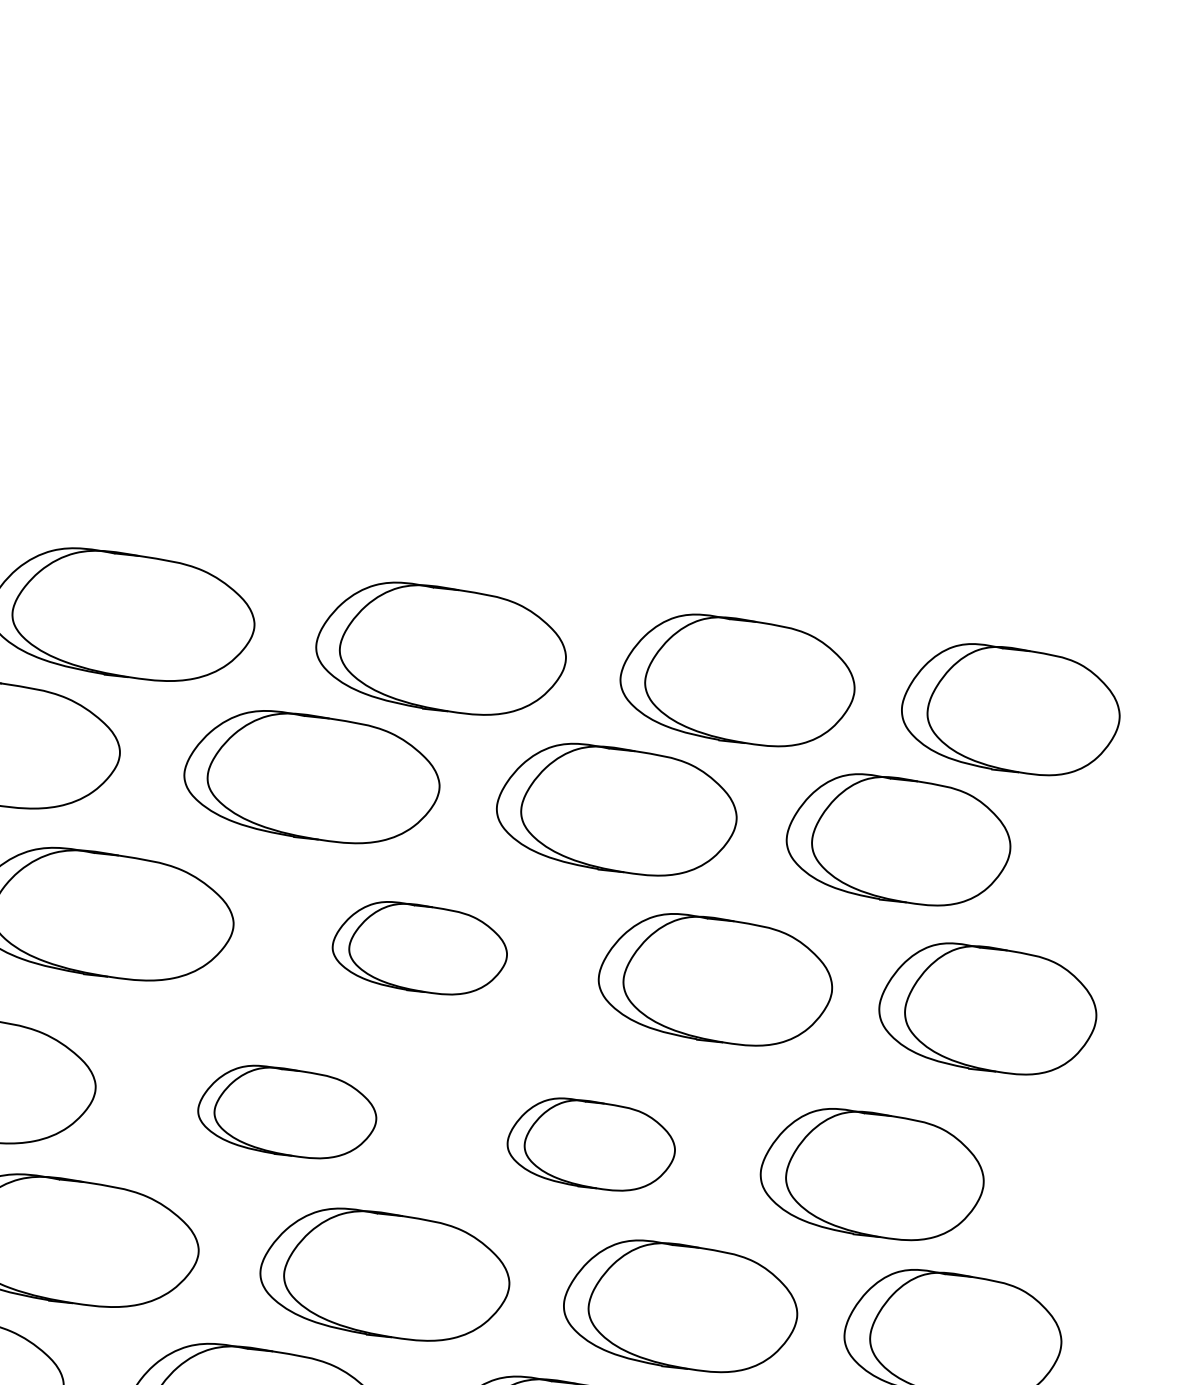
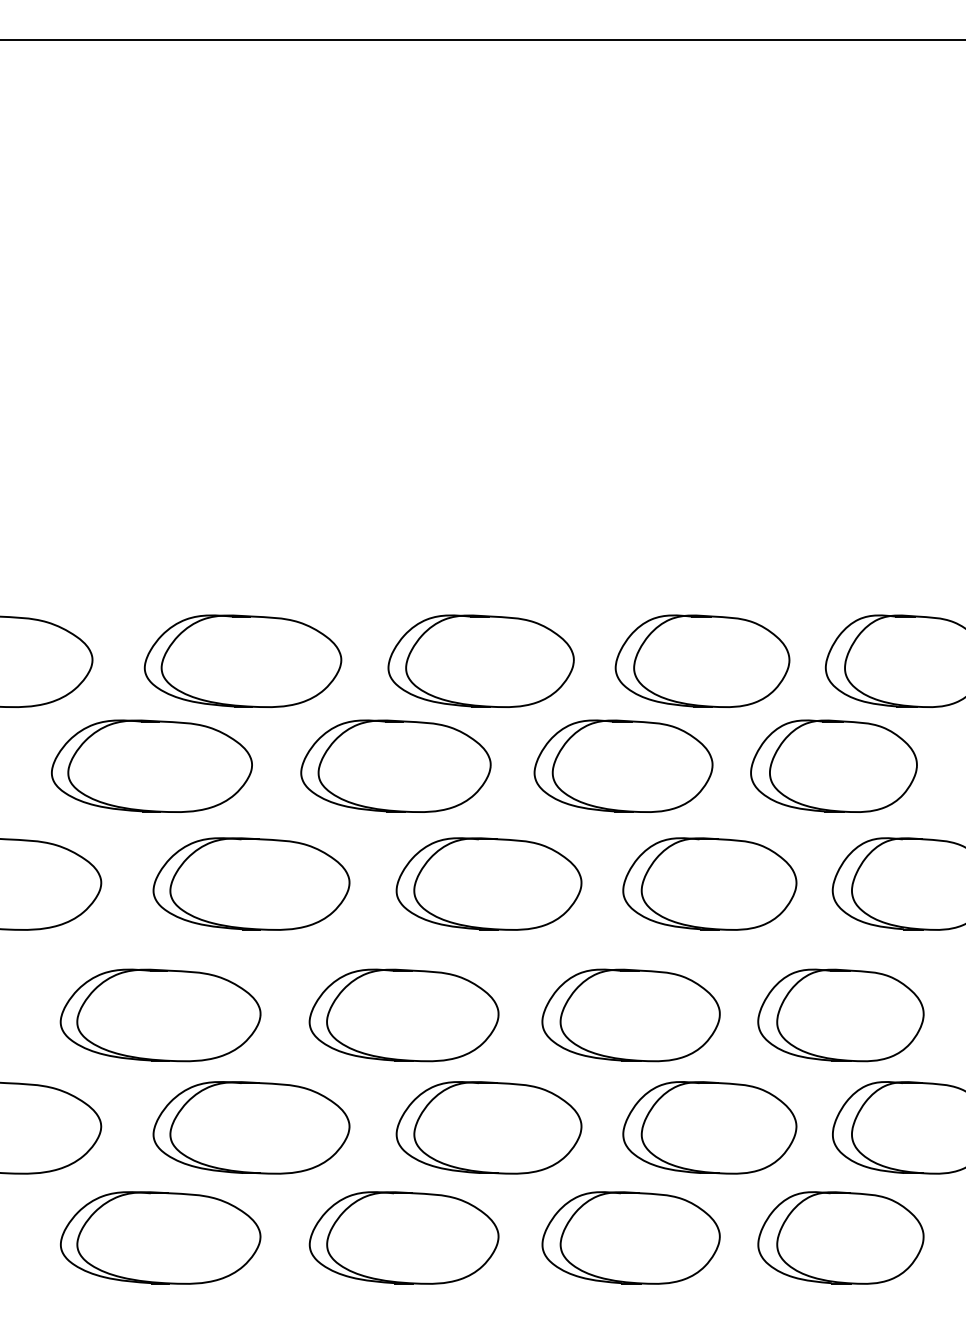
part: (419, 947) -> (488, 883), size x1.43
part: (286, 1112) -> (403, 1015), size x1.43
part: (590, 1144) -> (630, 1015), size x1.43

